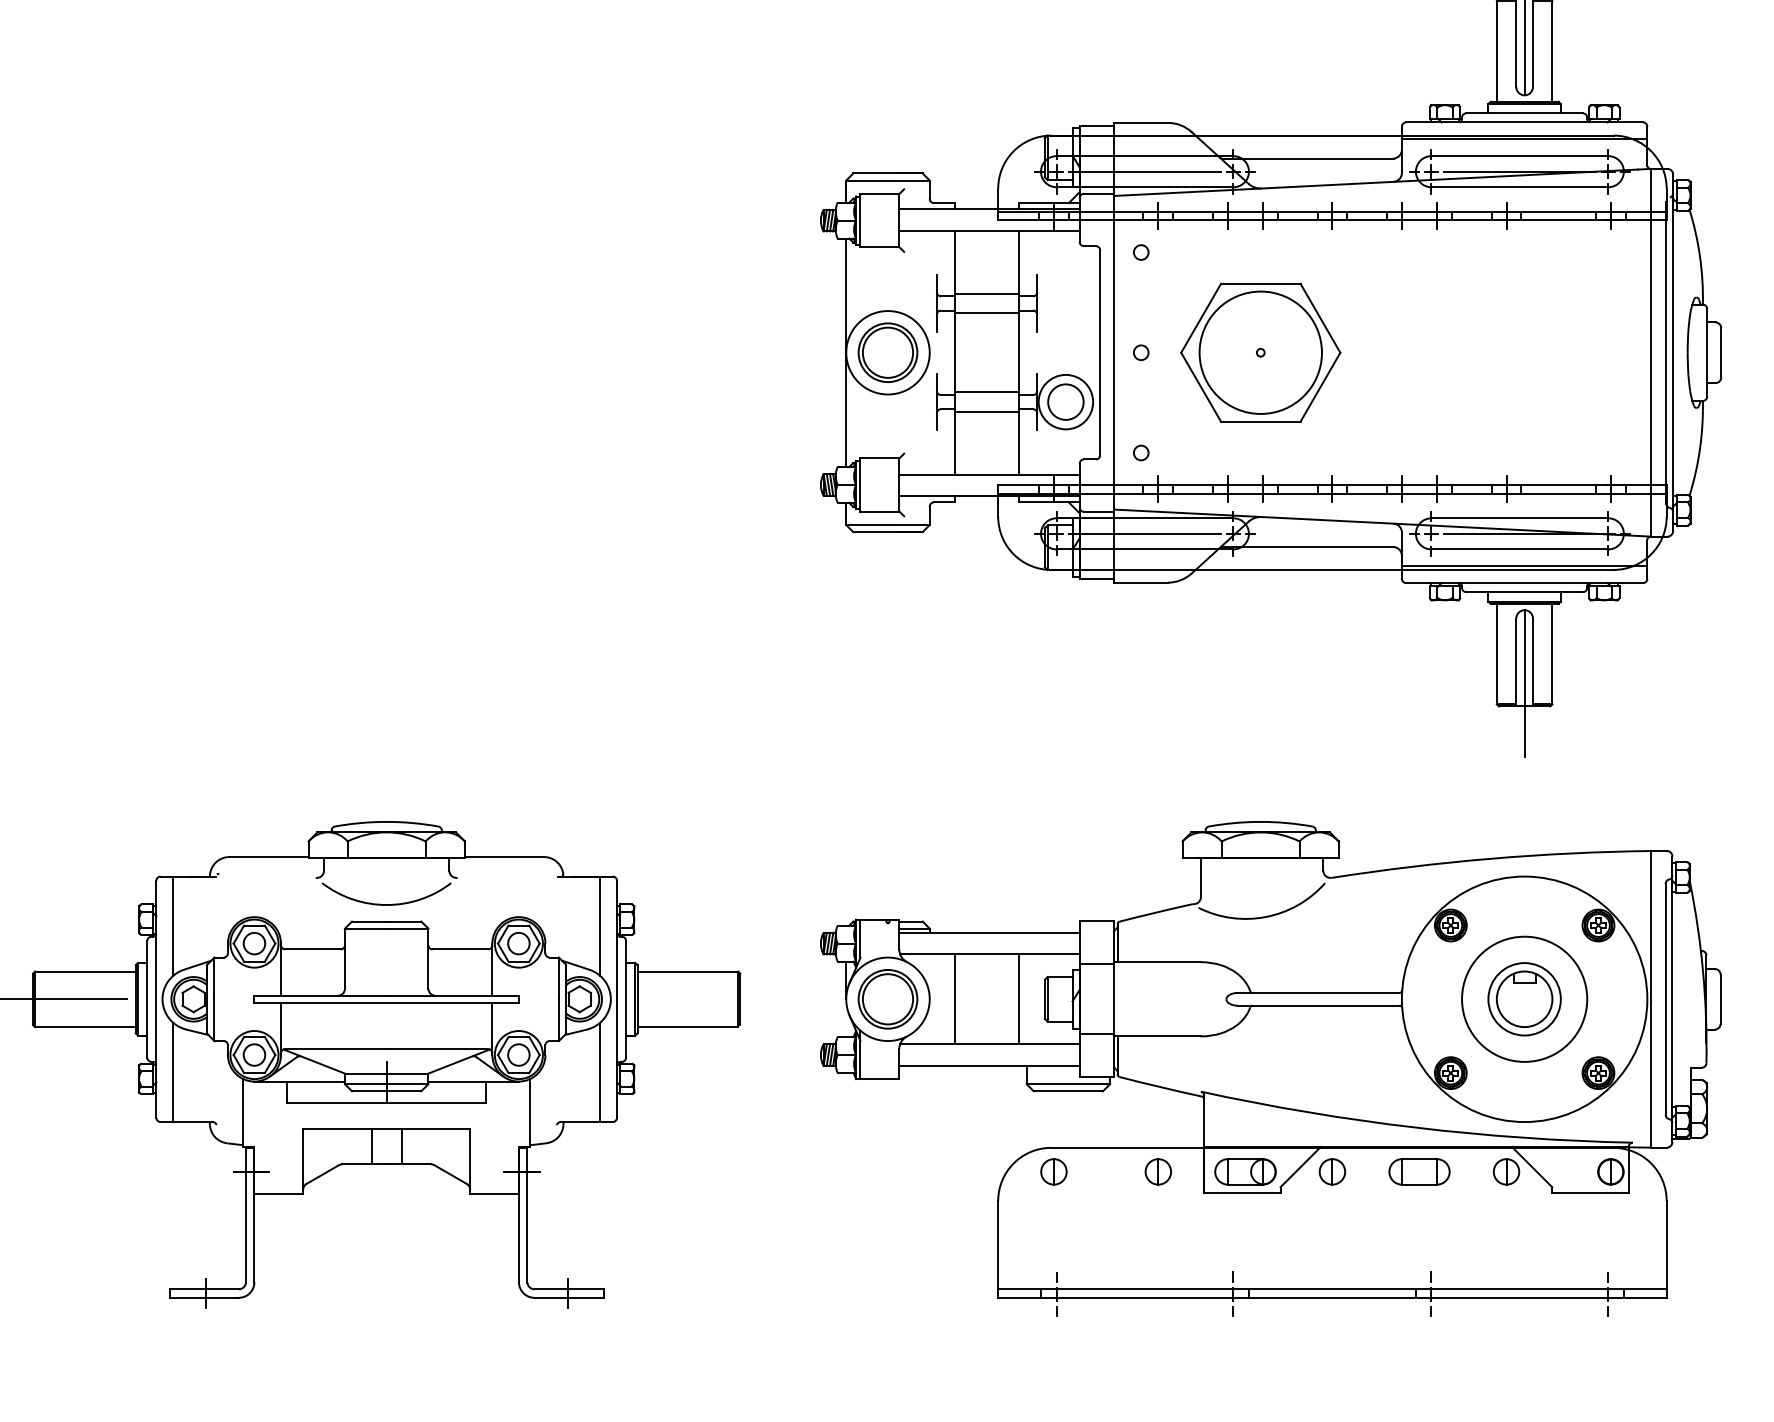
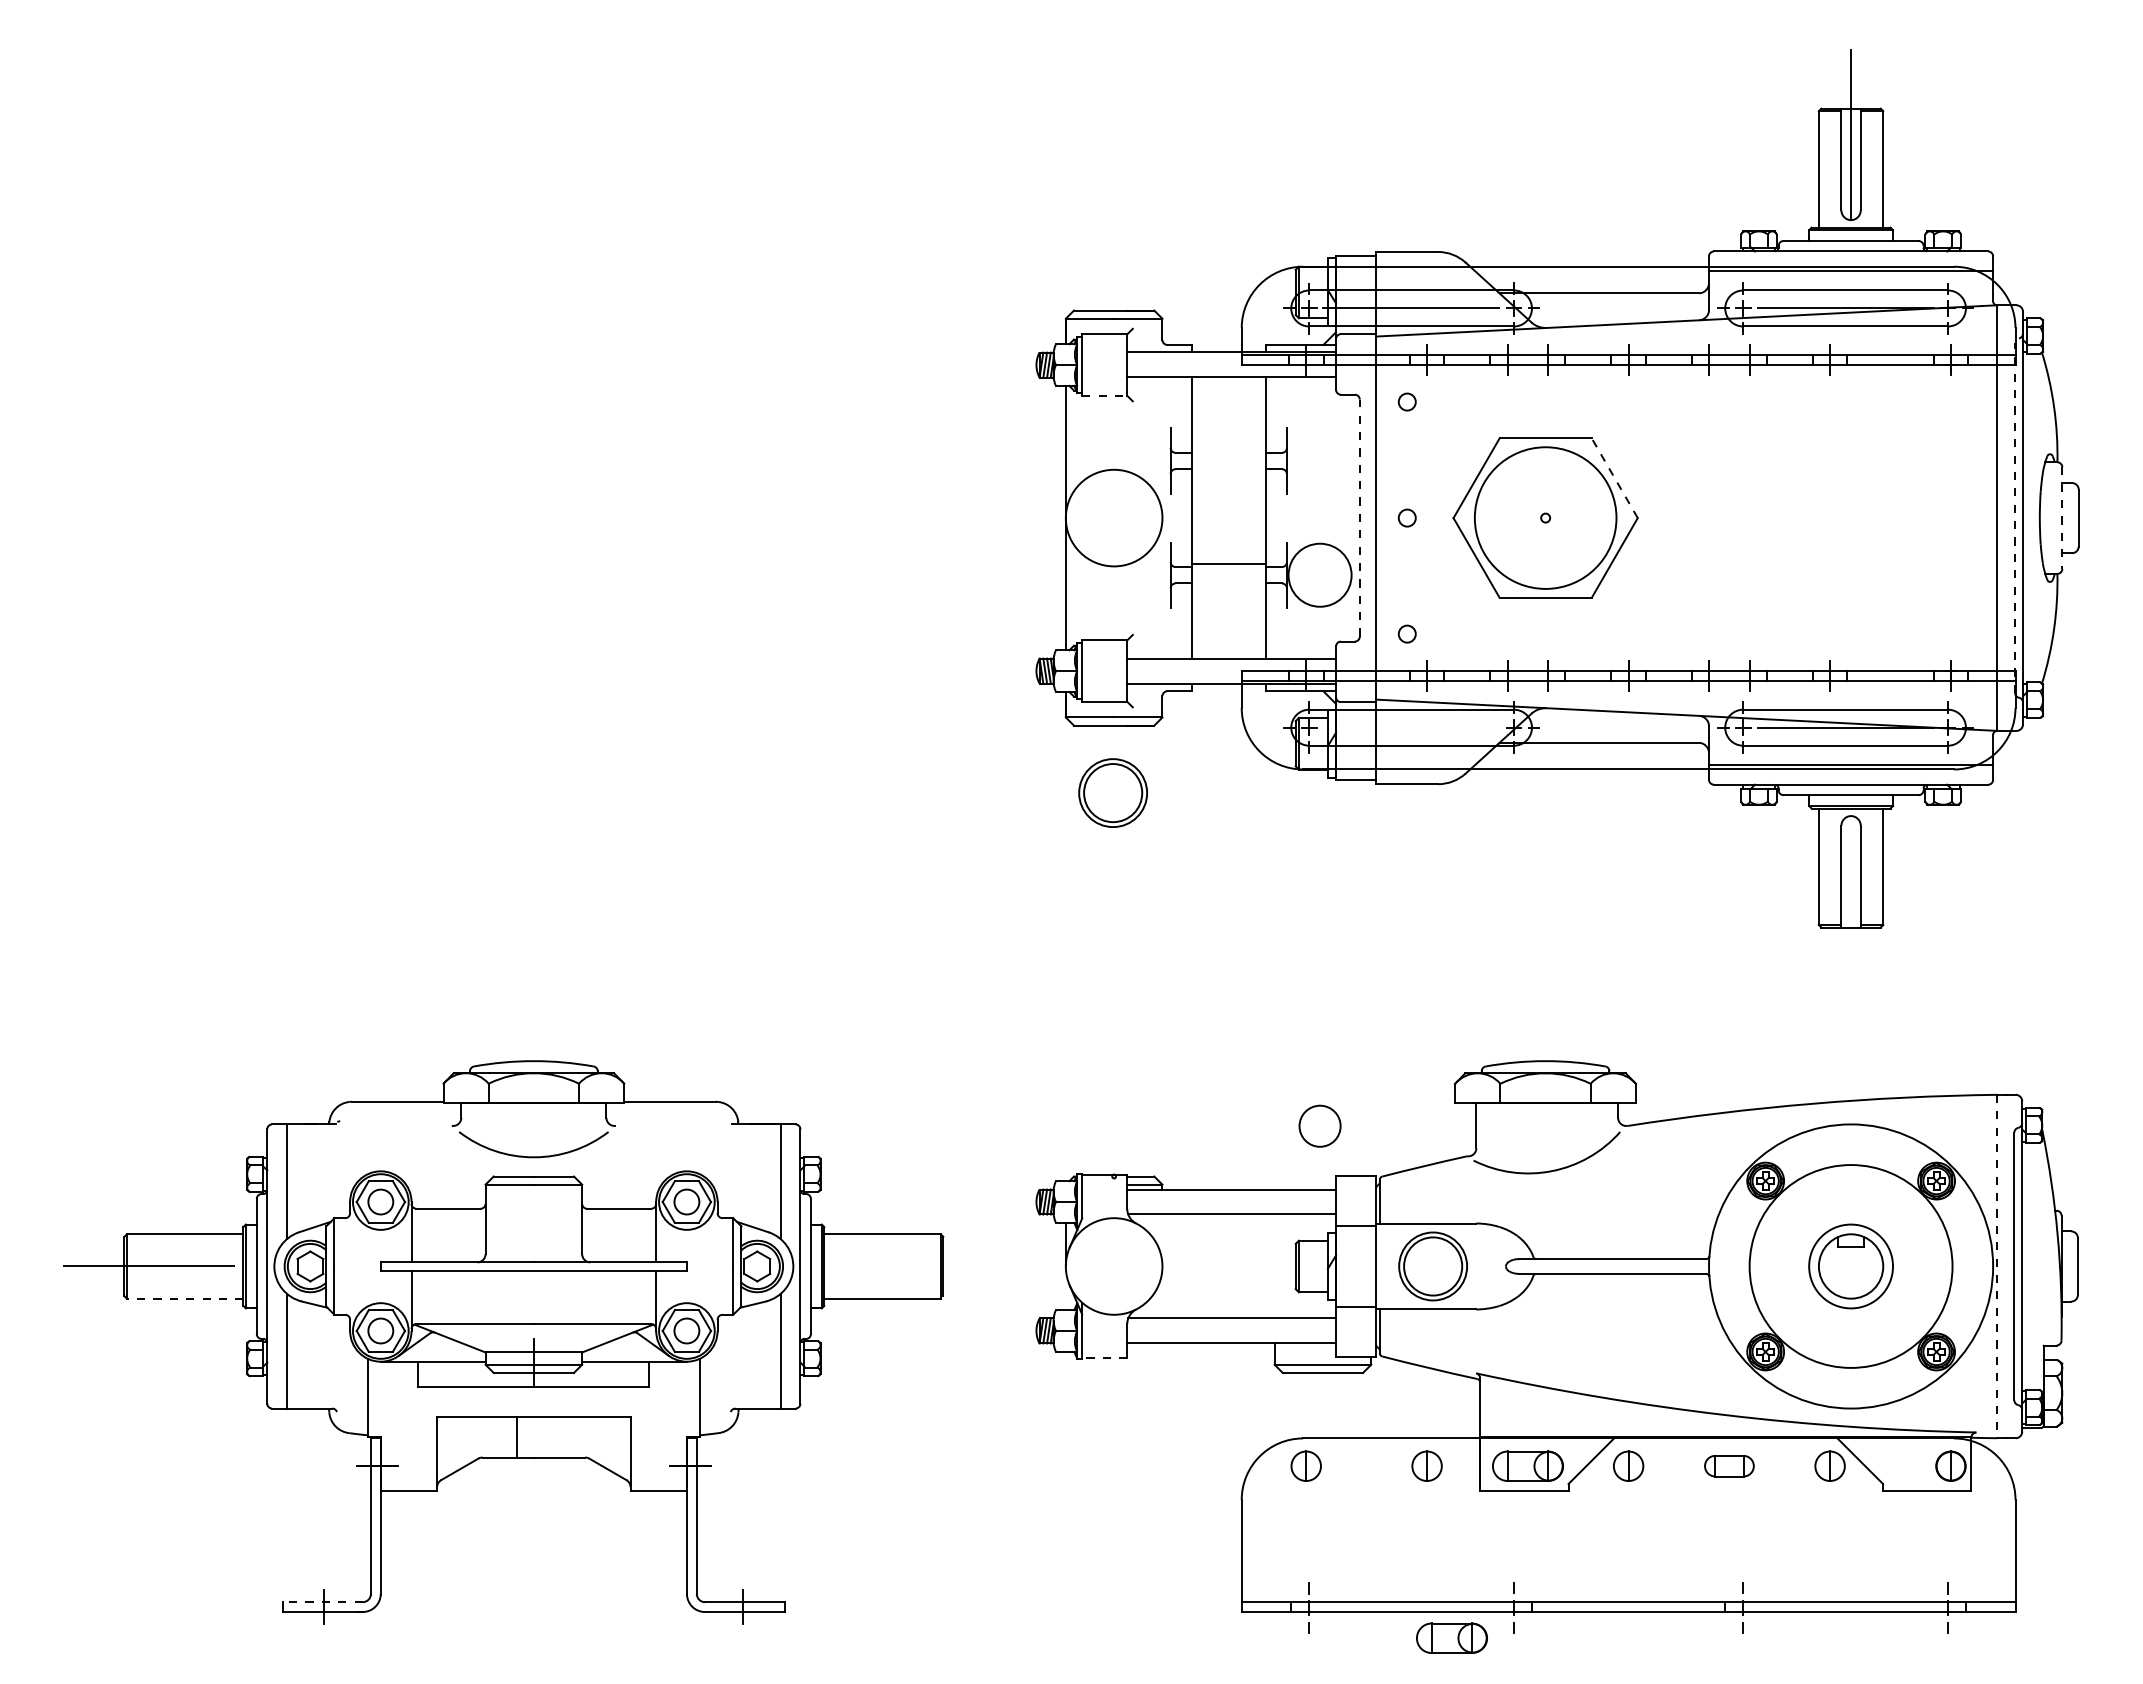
line: (879, 246) -> (1104, 395), solid -> dashed
line: (986, 293) -> (1228, 449), removed
line: (986, 313) -> (1228, 472), removed
line: (1320, 317) -> (1614, 477), solid -> dashed
part: (887, 352) -> (1112, 792), moved
line: (1099, 353) -> (1359, 518), solid -> dashed
line: (1666, 353) -> (2015, 518), solid -> dashed
line: (1707, 353) -> (2062, 518), solid -> dashed
circle: (1065, 401) -> (1319, 1125), moved
line: (986, 411) -> (1228, 586), removed
line: (1144, 533) -> (1411, 727), removed
line: (1524, 683) -> (1851, 900), removed
part: (887, 999) -> (1432, 1266), moved
line: (954, 999) -> (1191, 1266), removed
line: (1018, 999) -> (1265, 1266), removed
circle: (1524, 999) -> (1850, 1266), size x1.4
line: (1651, 999) -> (1997, 1266), solid -> dashed
line: (84, 1026) -> (184, 1298), solid -> dashed
line: (879, 1078) -> (1104, 1358), solid -> dashed
line: (401, 1146) -> (551, 1436), removed
part: (1419, 1171) -> (1729, 1465), size x0.7
line: (204, 1289) -> (322, 1602), solid -> dashed
part: (1179, 1319) -> (1451, 1637), added

